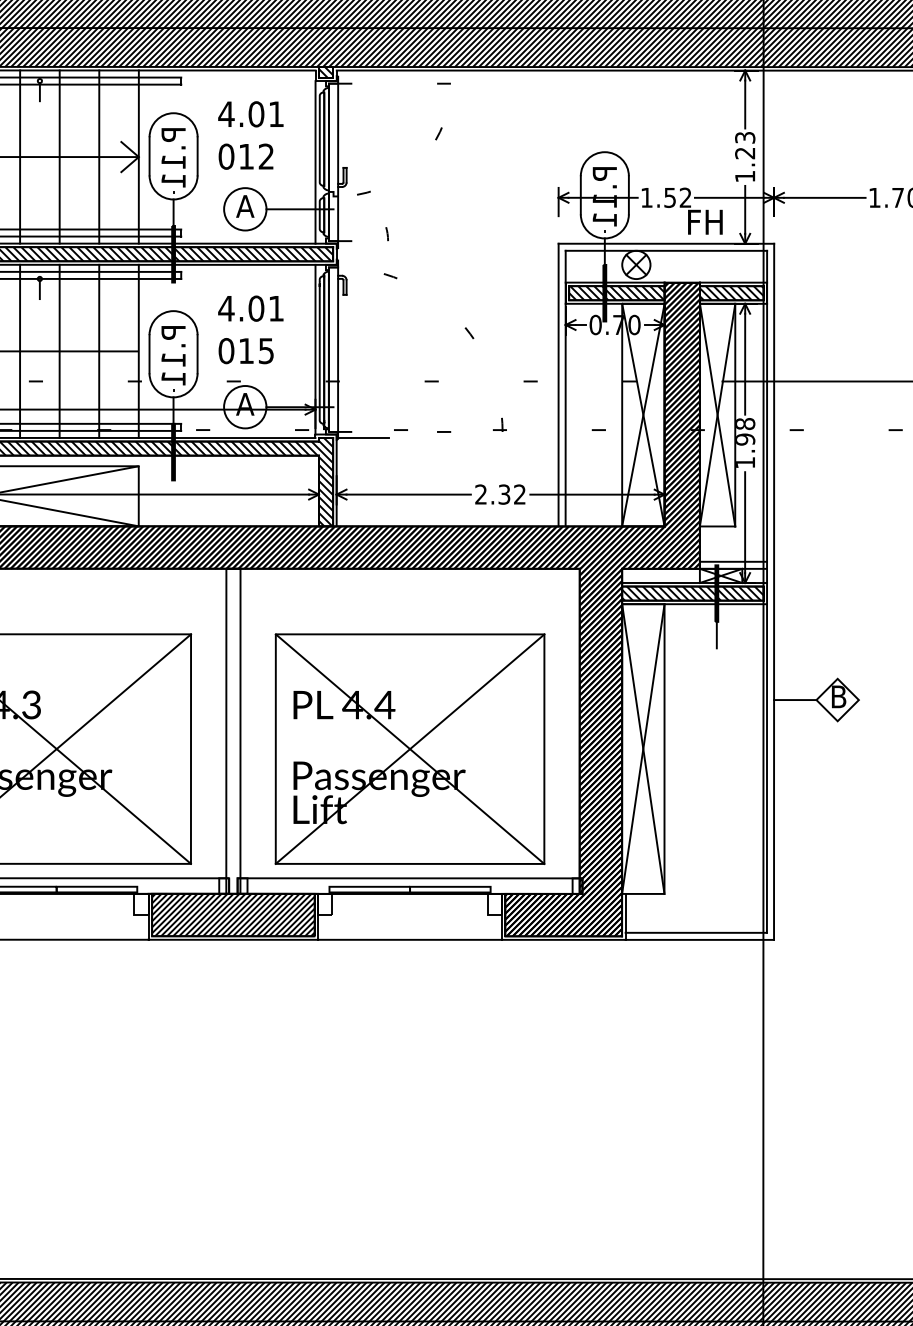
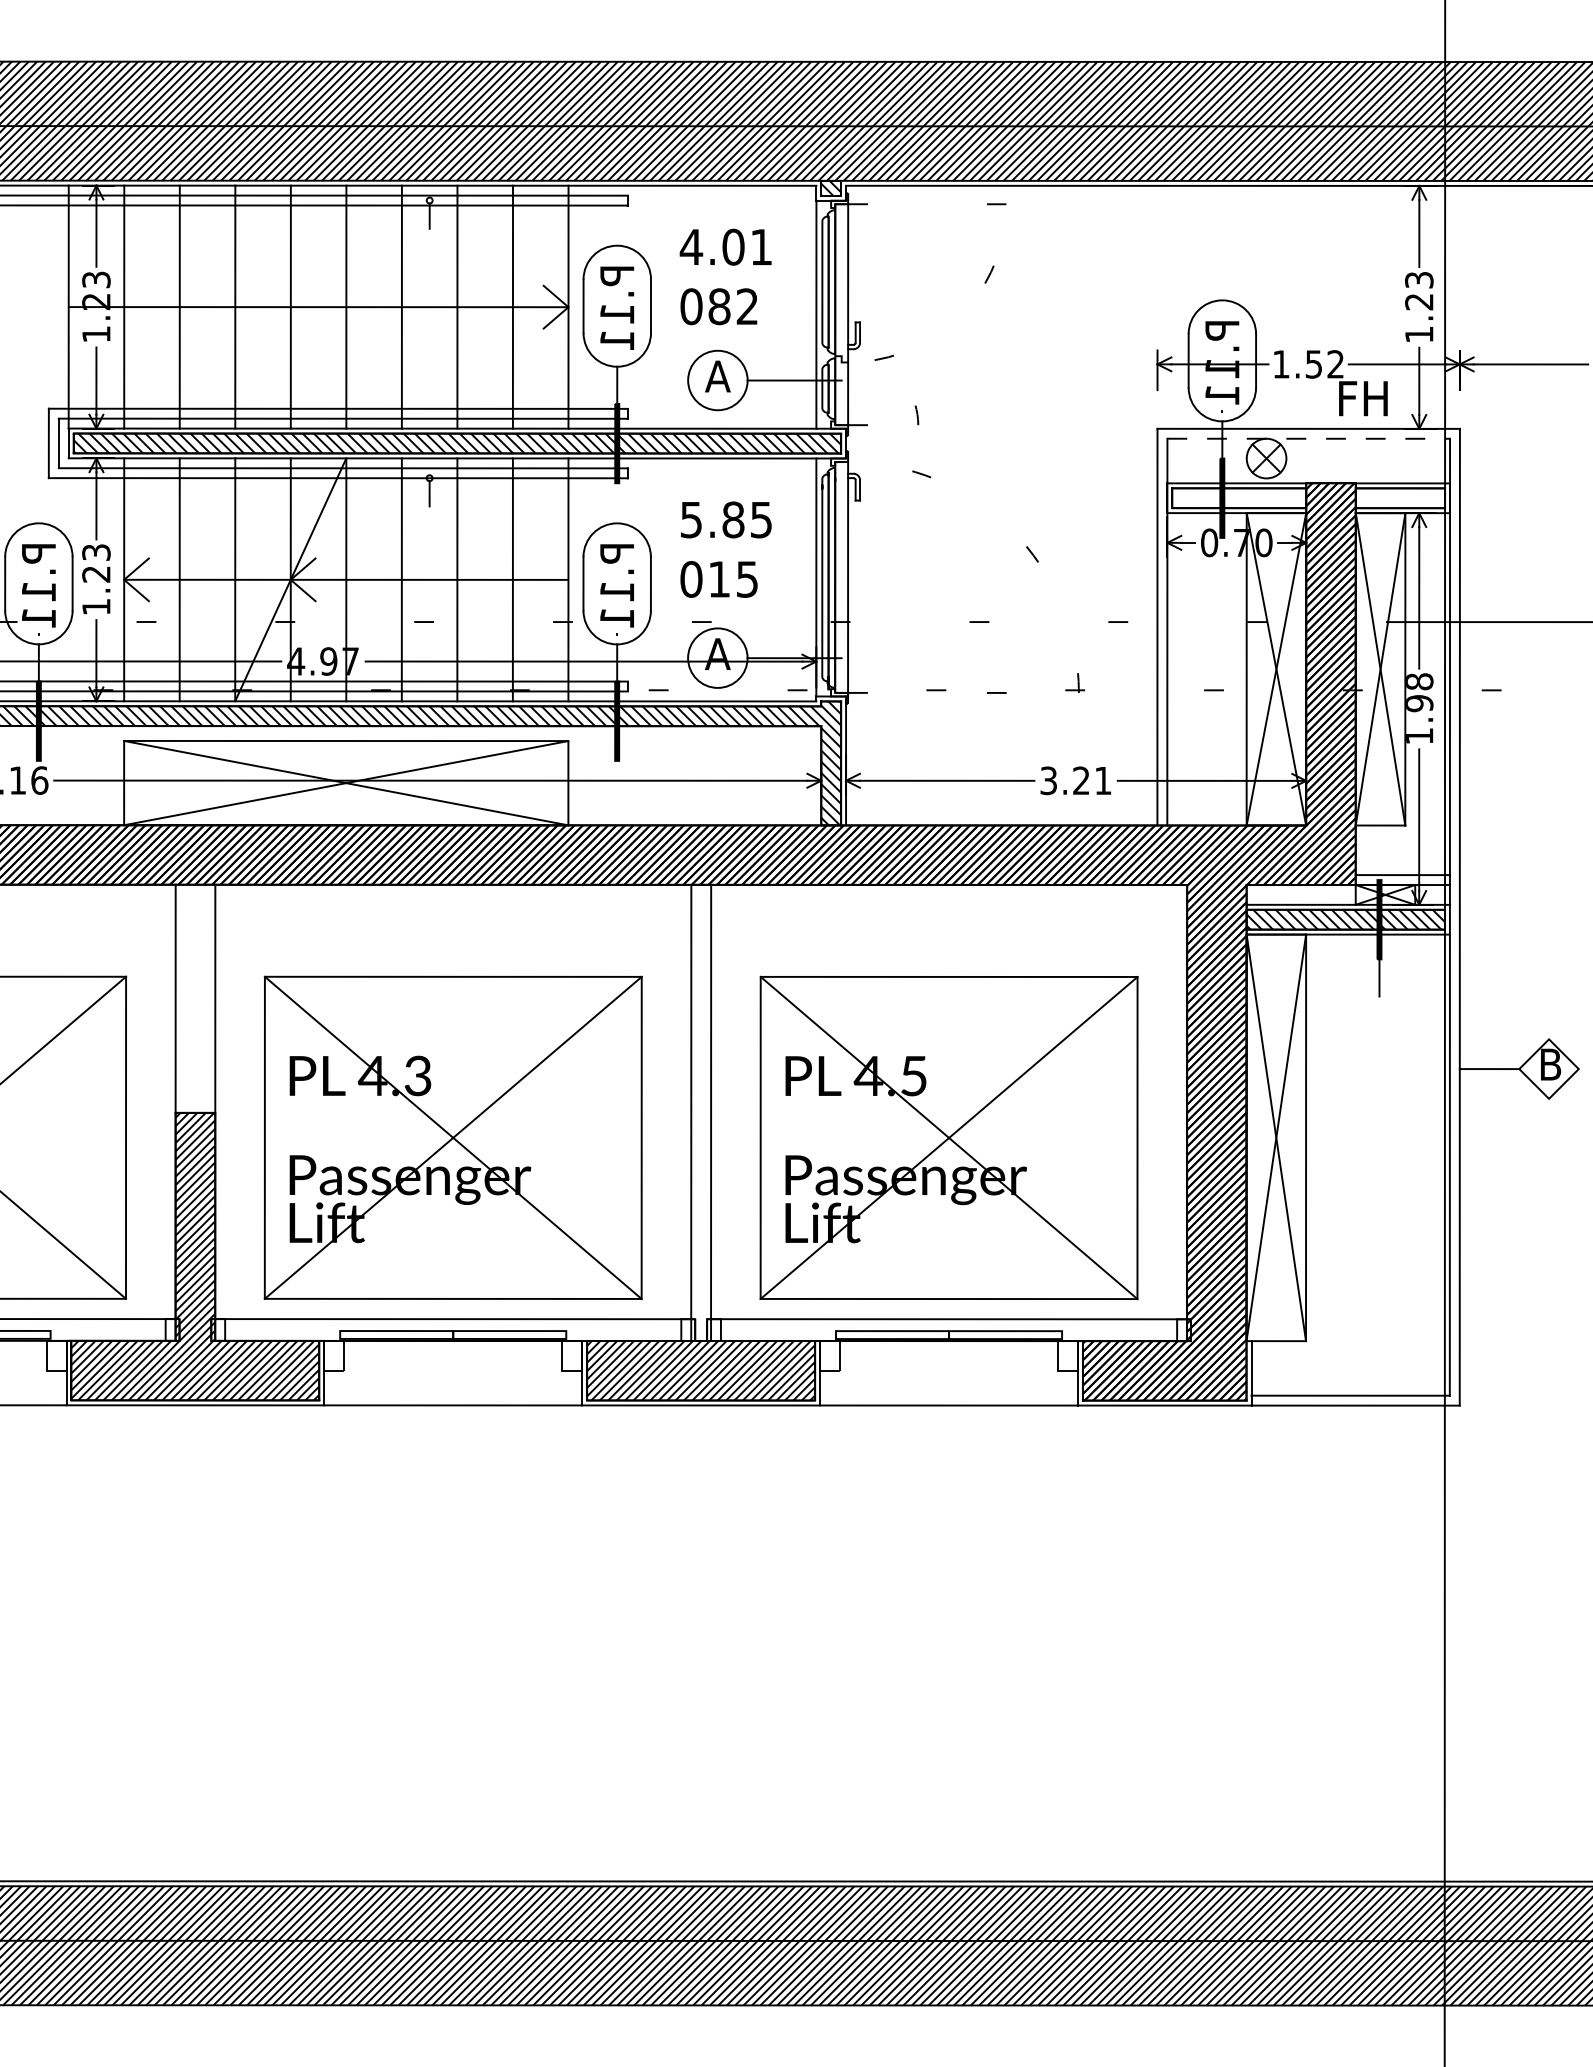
text: (246, 156) -> (719, 306), 012 -> 082
line: (666, 250) -> (1309, 438), solid -> dashed
hatch: (617, 293) -> (1239, 498), removed
hatch: (731, 293) -> (1400, 498), removed
text: (250, 308) -> (725, 519), 4.01 -> 5.85
line: (362, 438) -> (882, 701), removed
text: (500, 494) -> (1075, 780), 2.32 -> 3.21
text: (384, 705) -> (913, 1076), 4.4 -> 4.5

